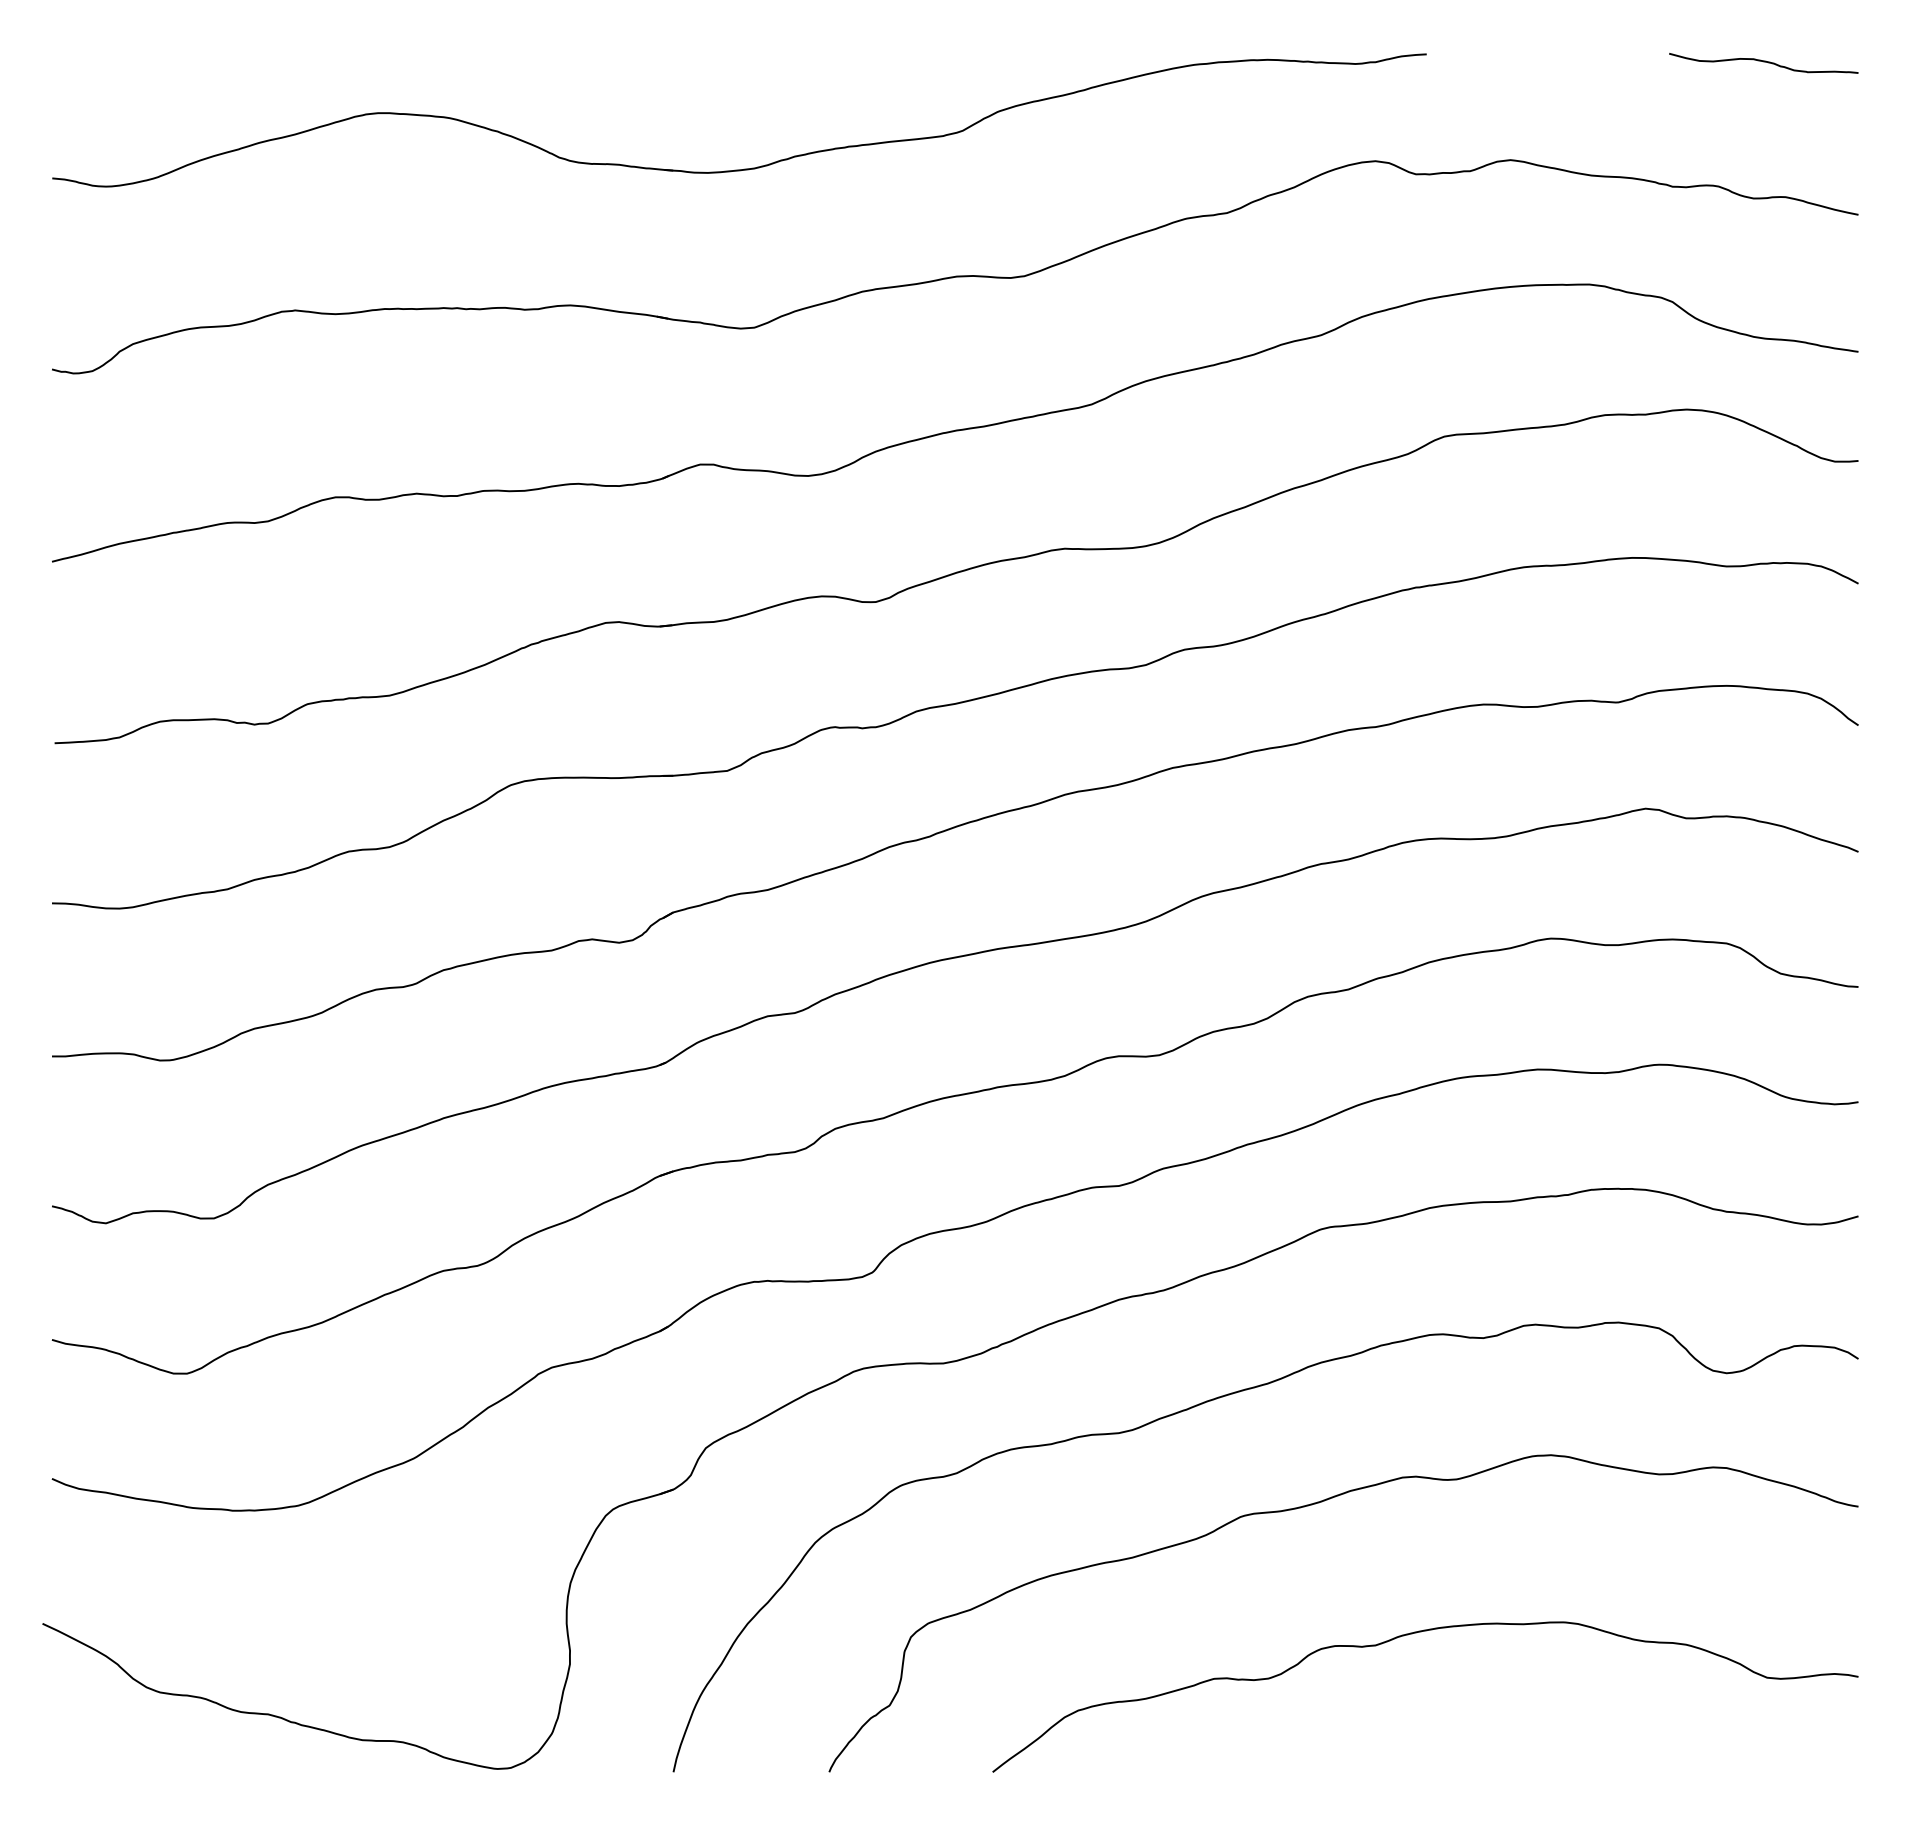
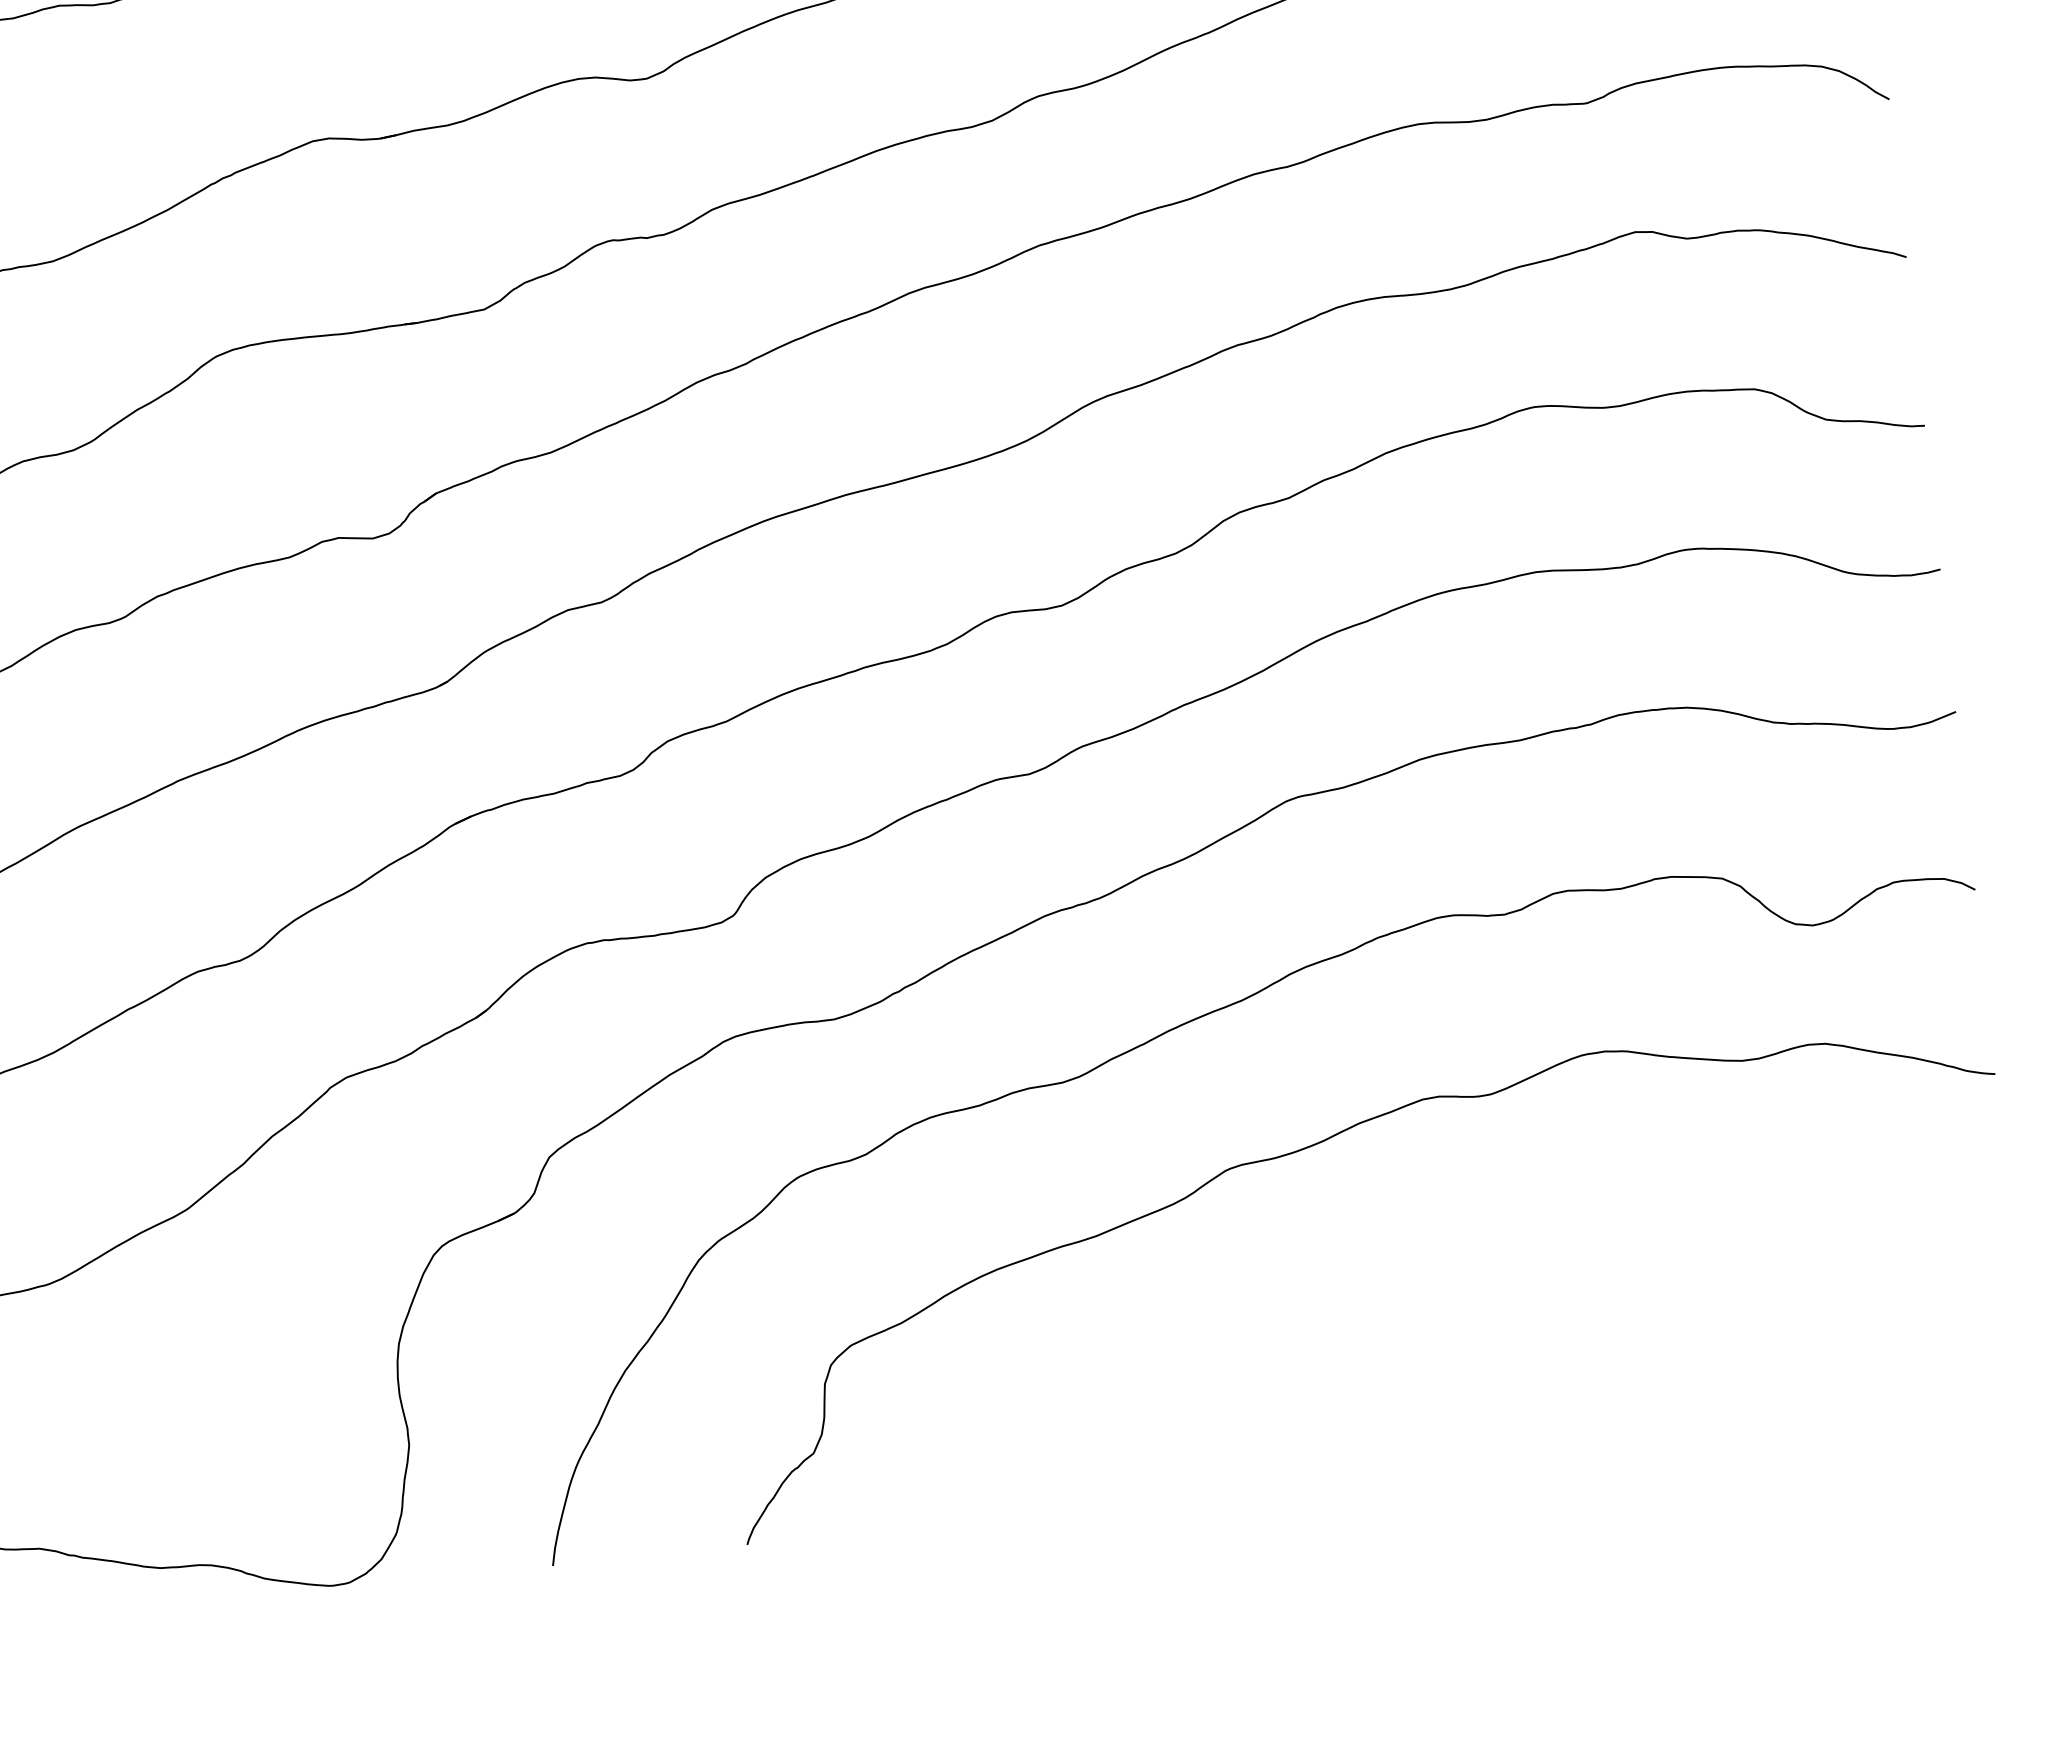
curve: (1408, 1635) -> (1451, 1295), removed

